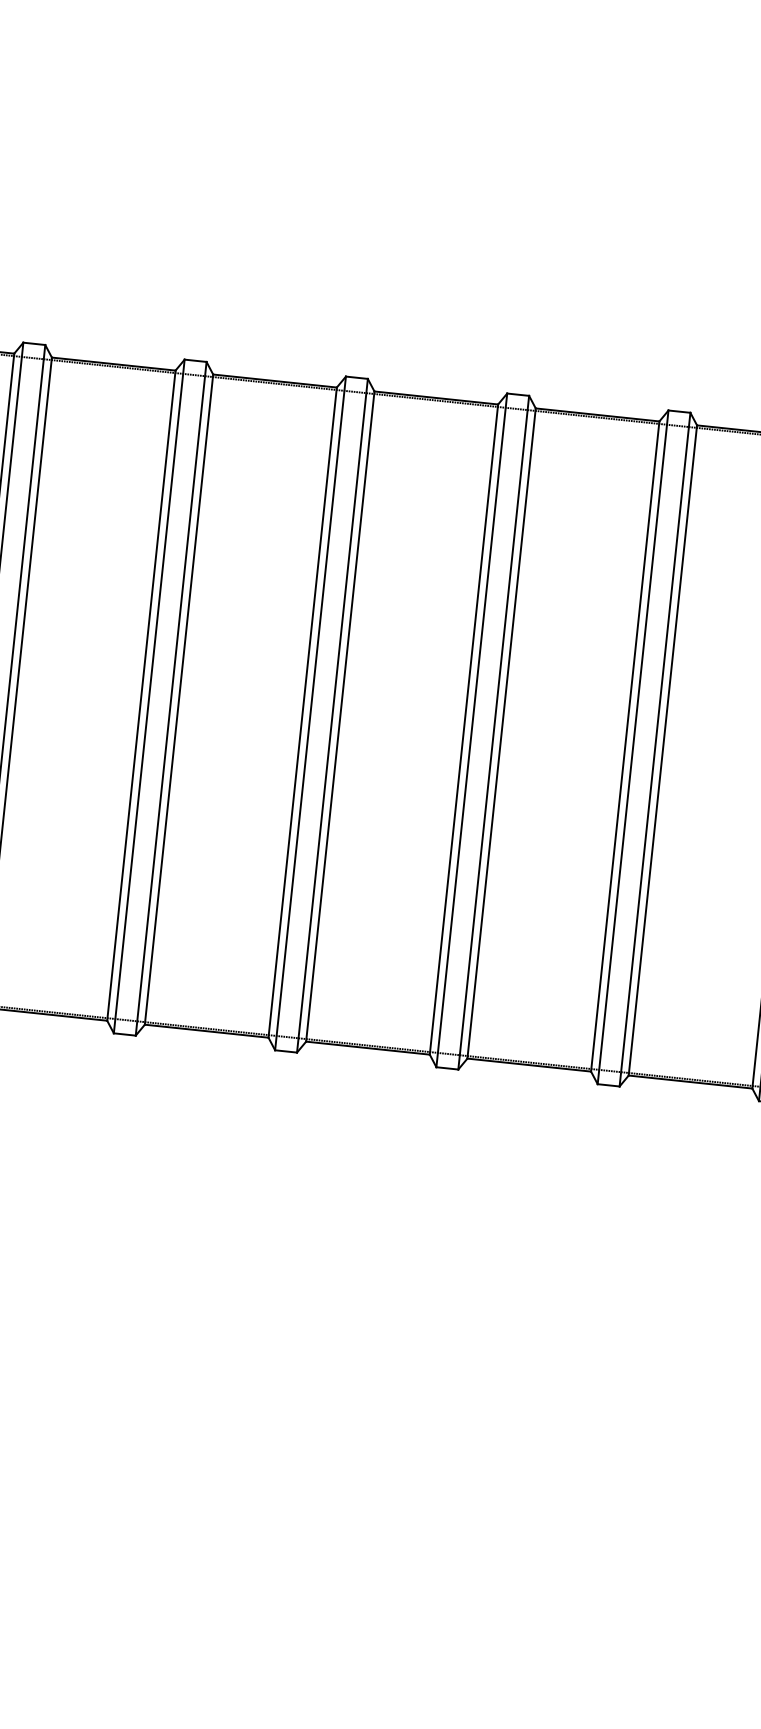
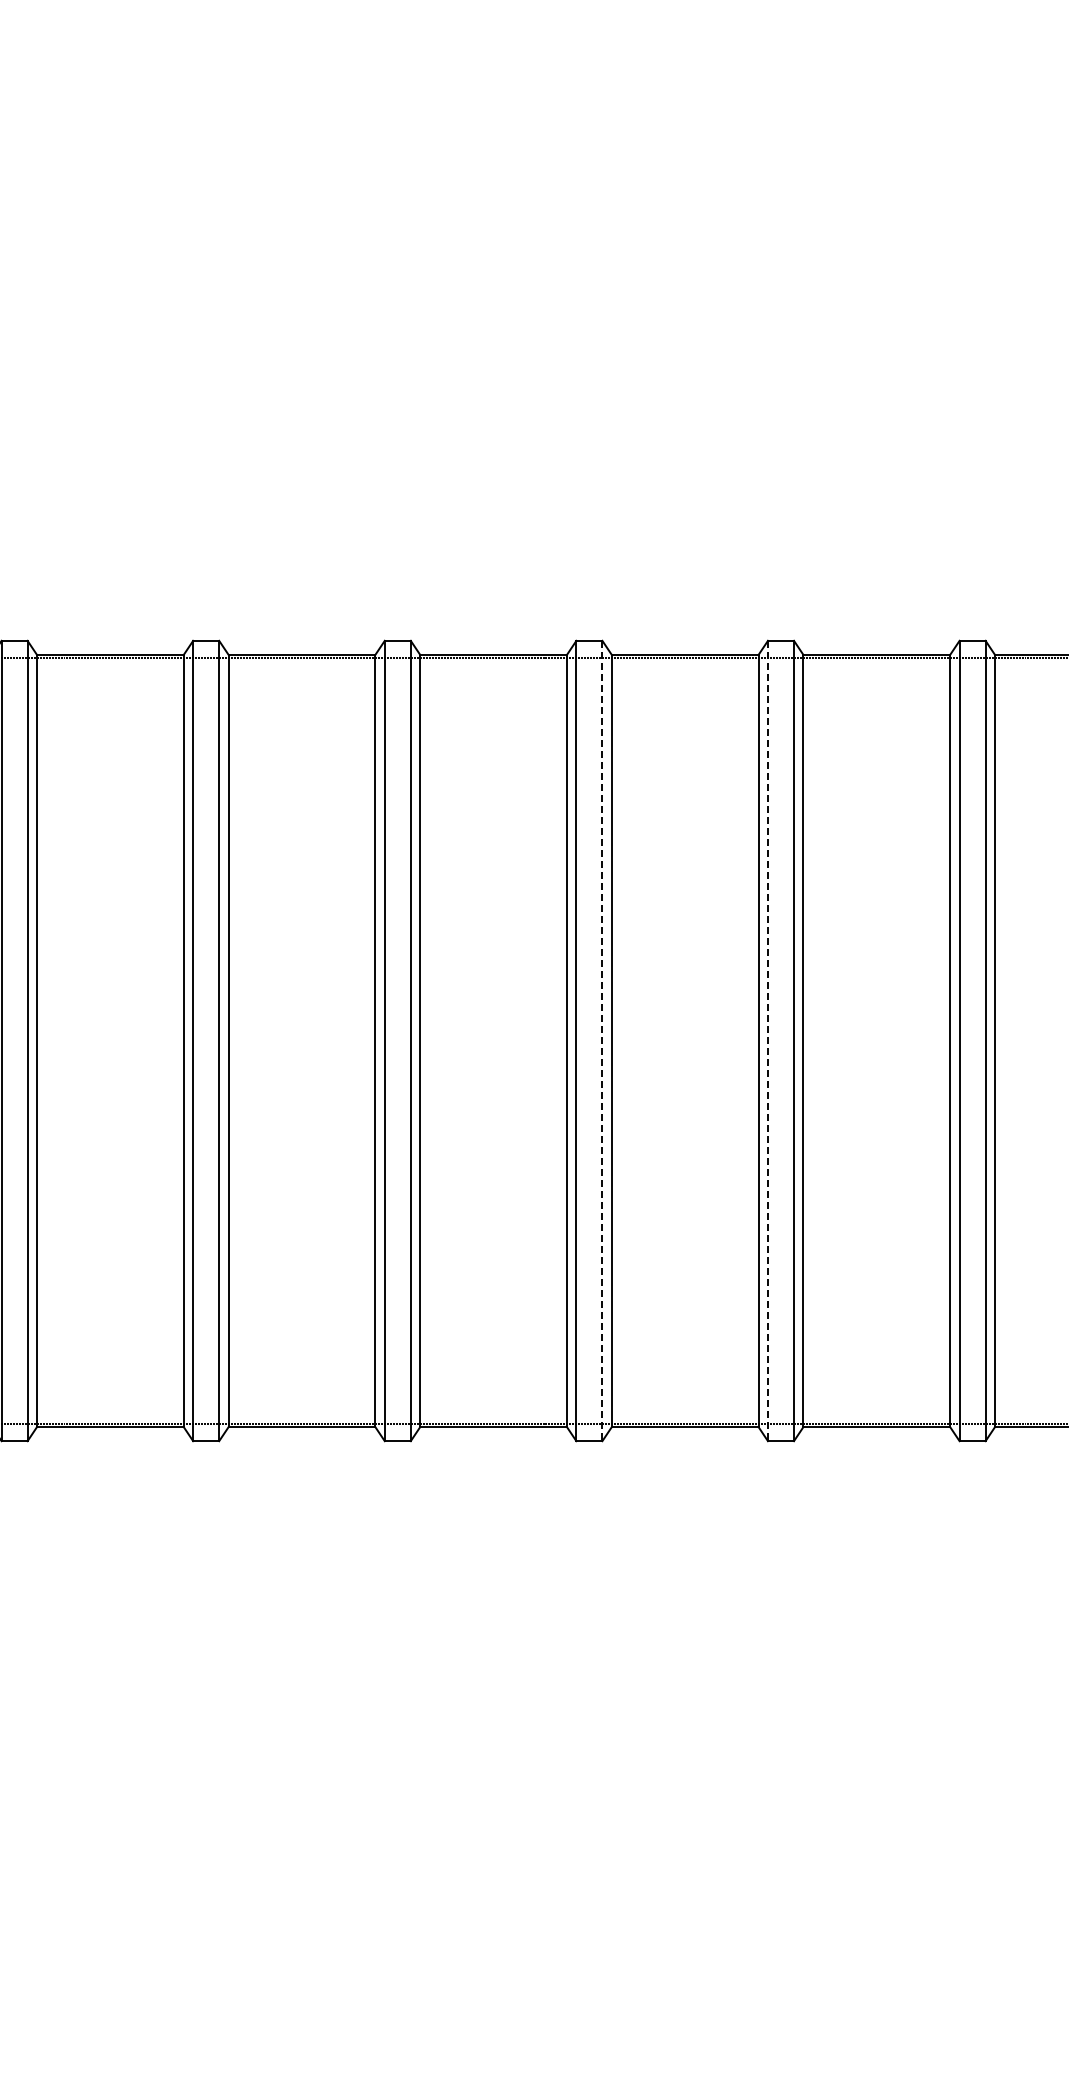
line: (332, 716) -> (602, 1041), solid -> dashed
line: (471, 730) -> (767, 1041), solid -> dashed

